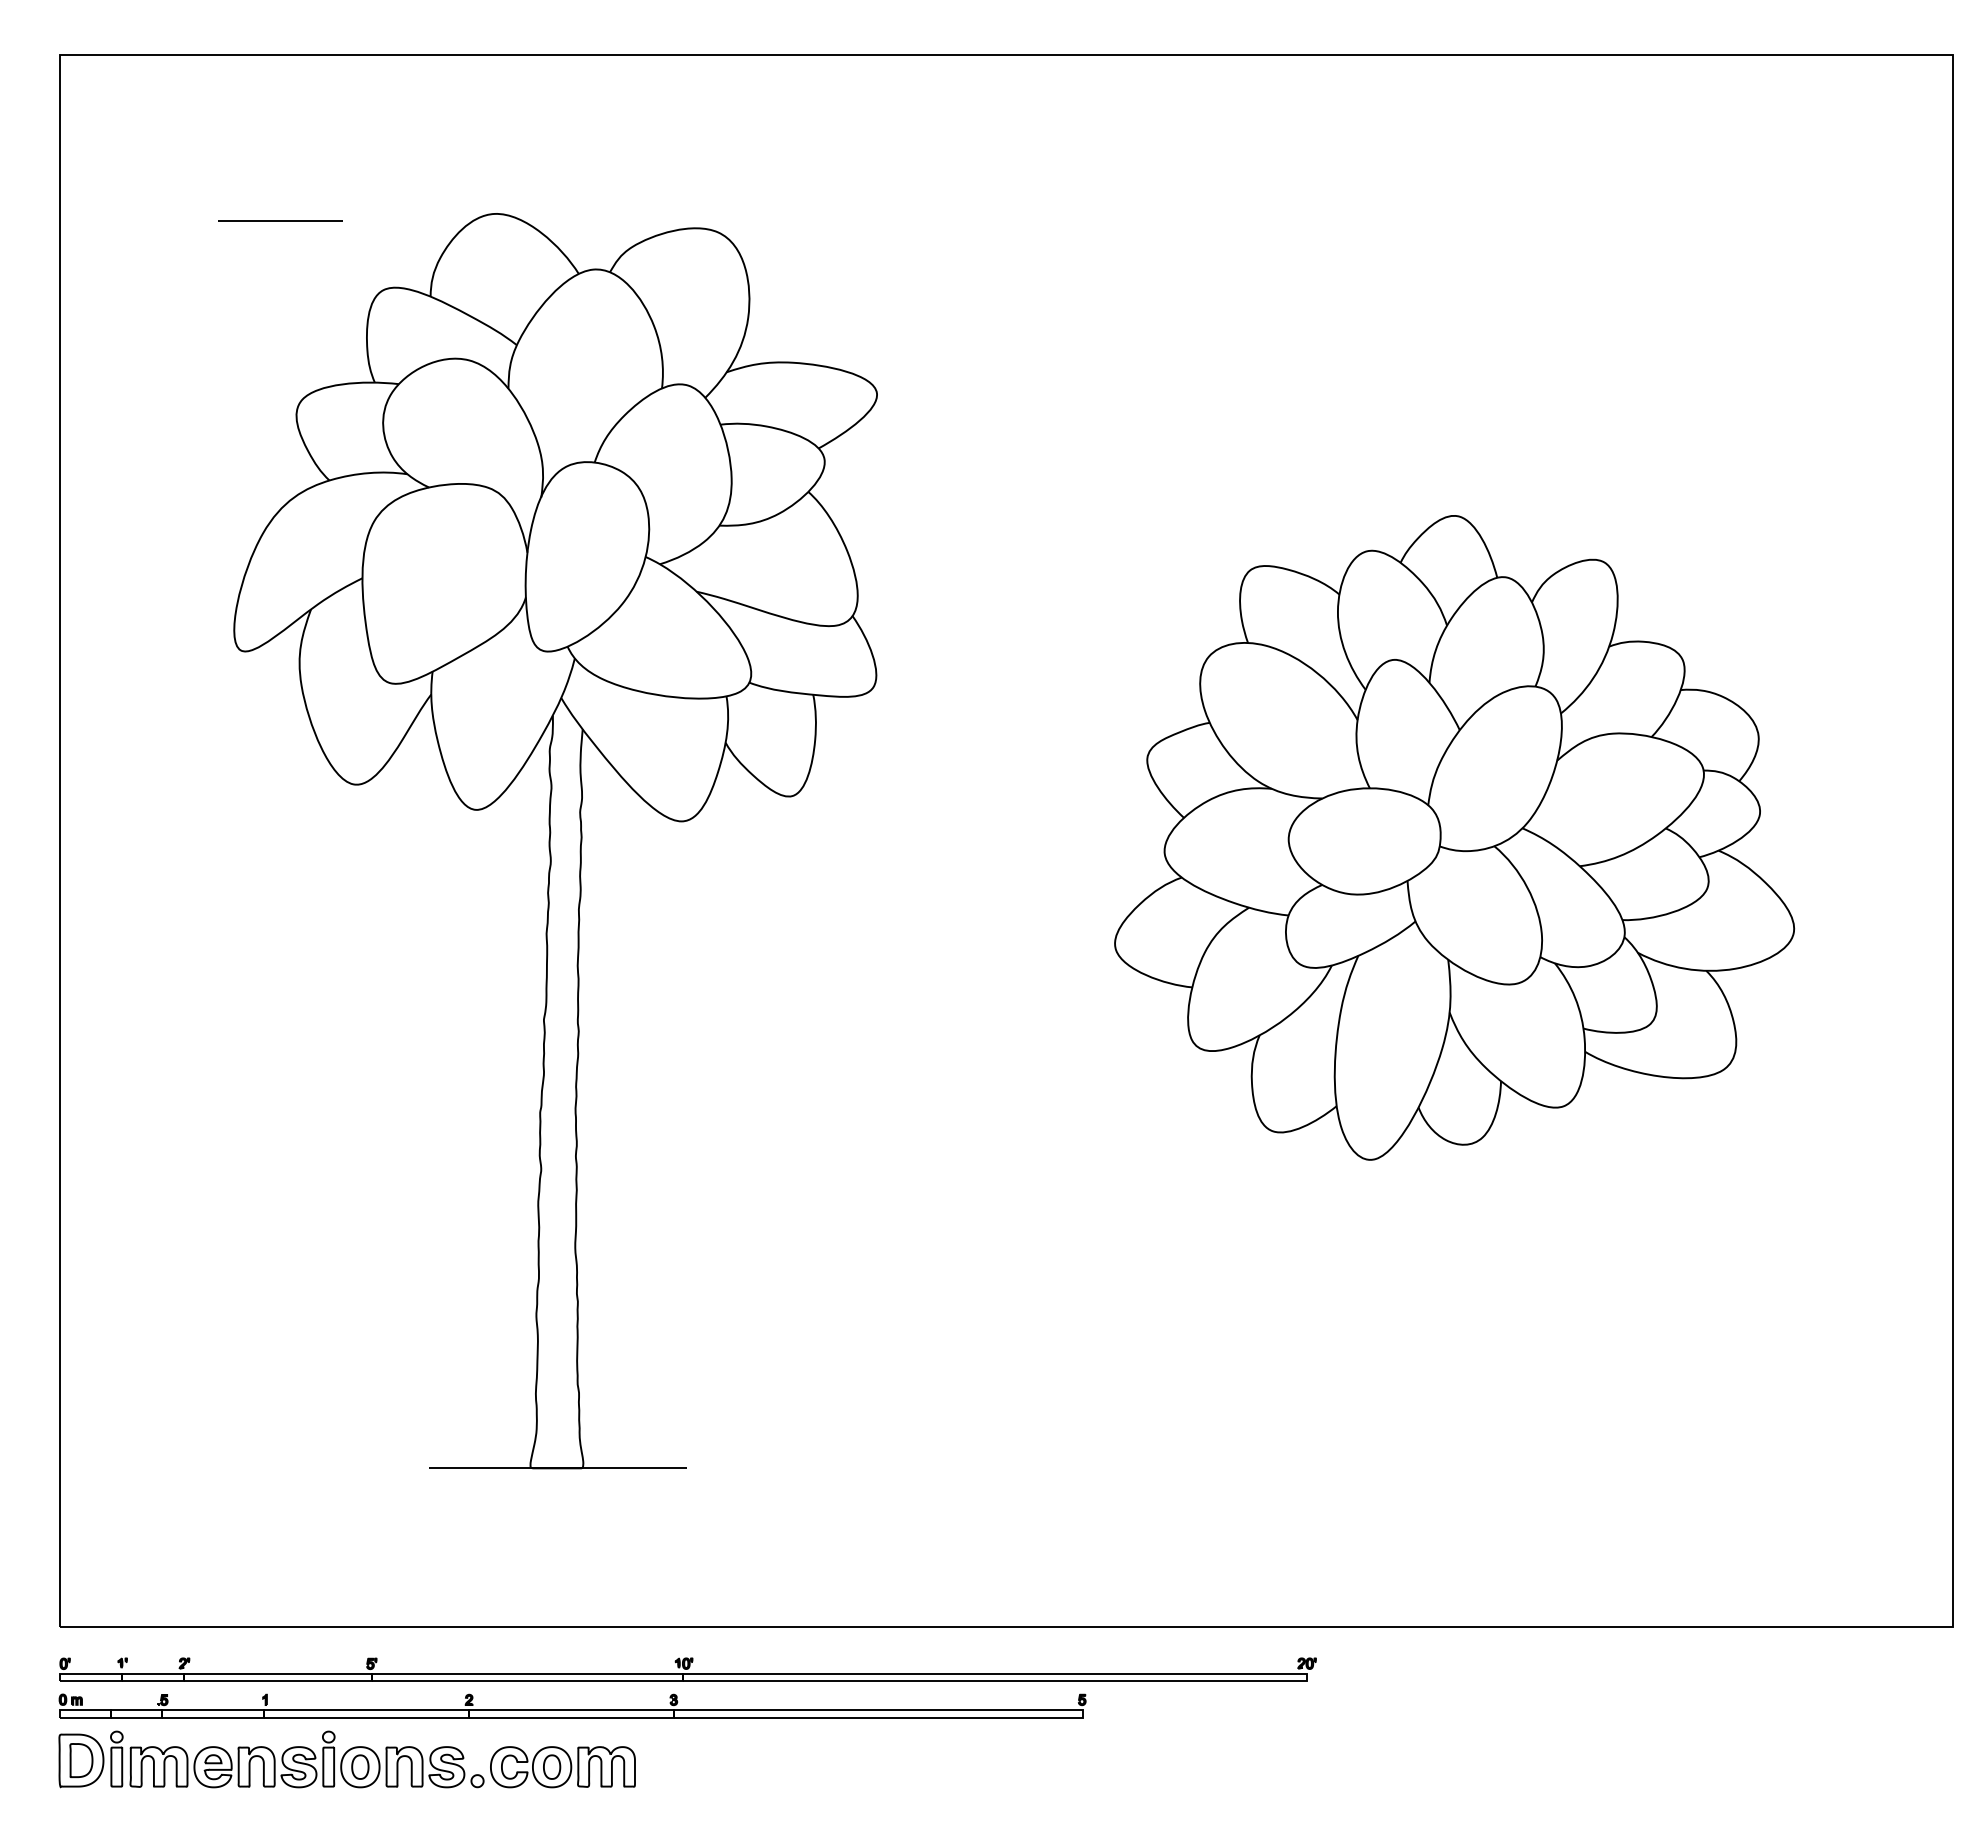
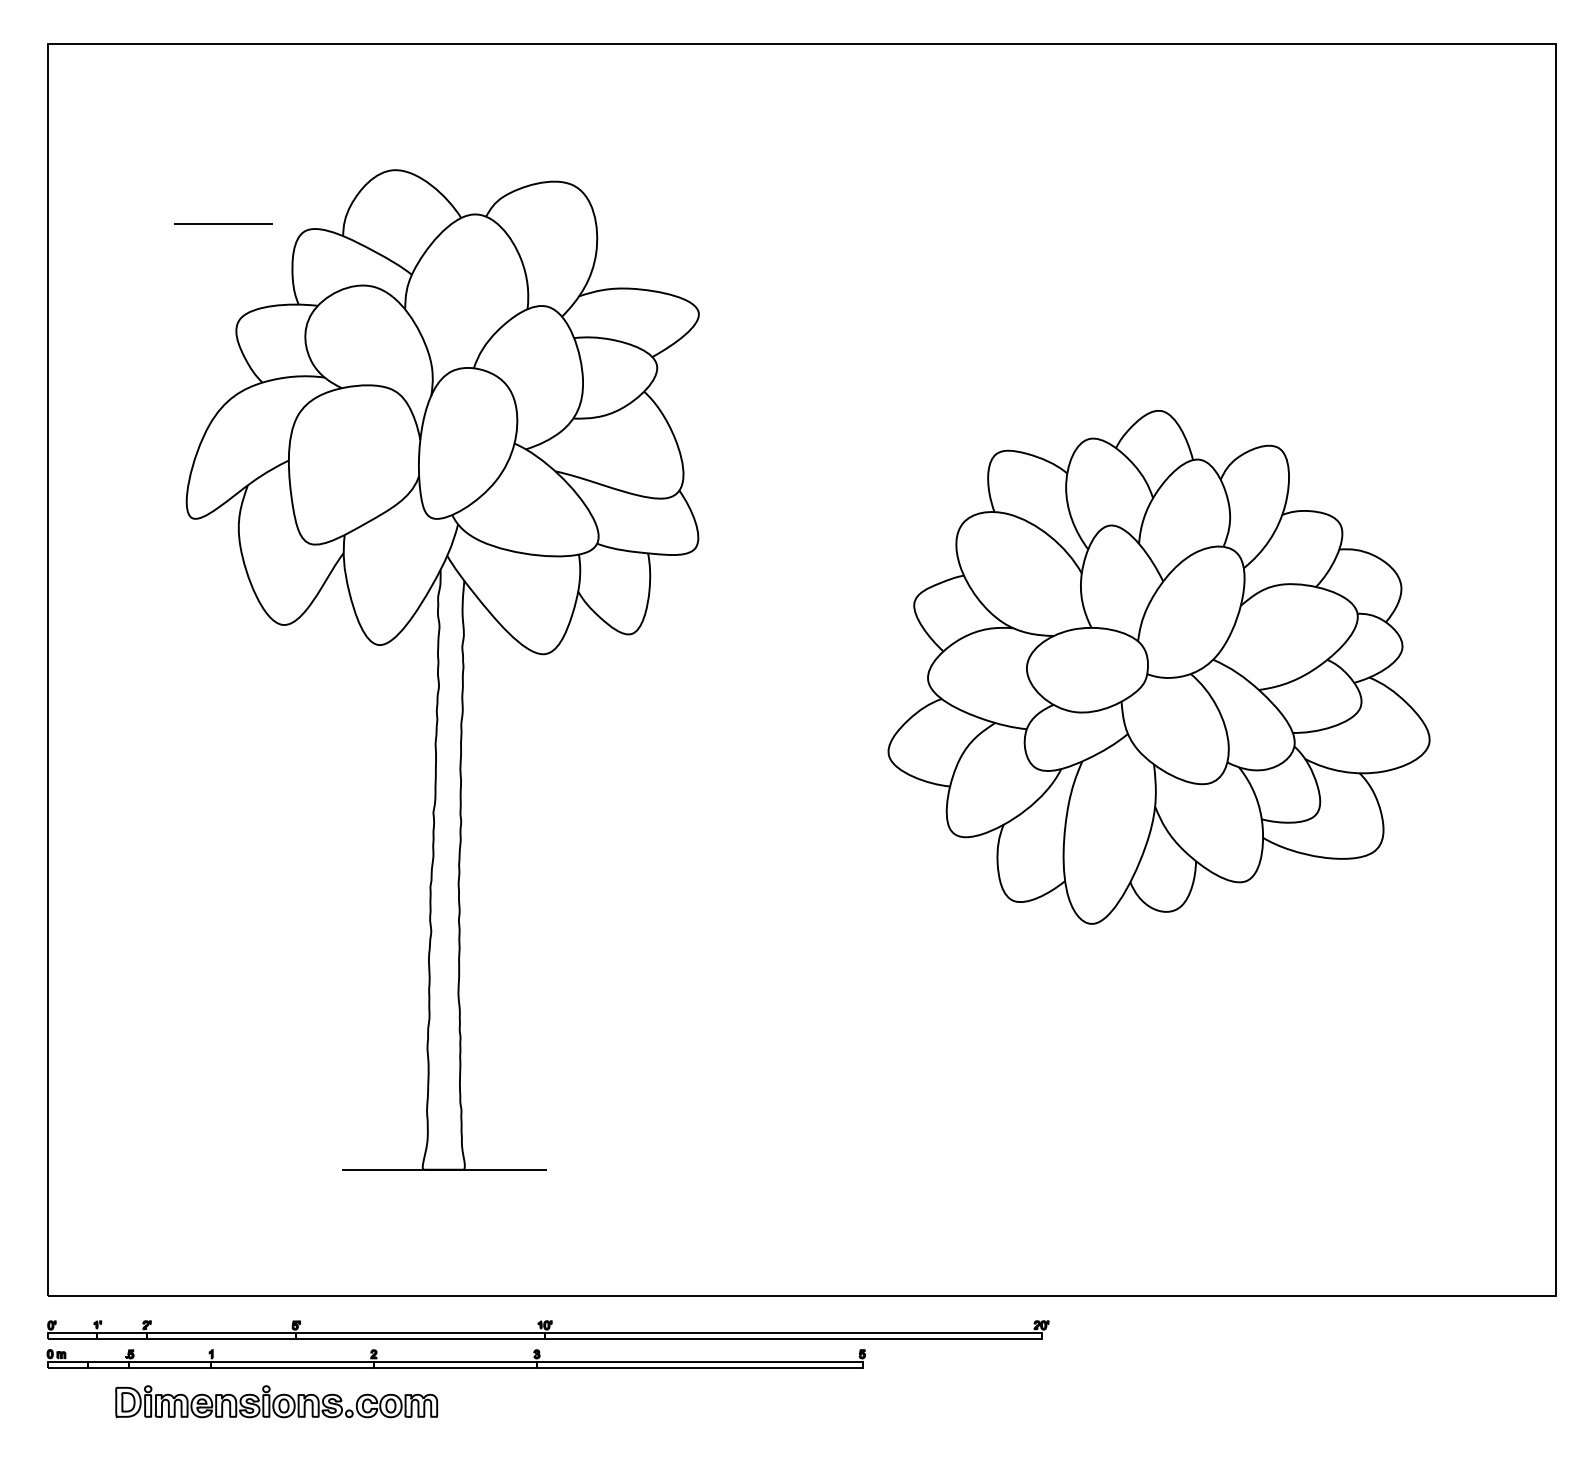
line: (280, 220) -> (223, 223), moved
part: (346, 1759) -> (276, 1401), size x0.7

